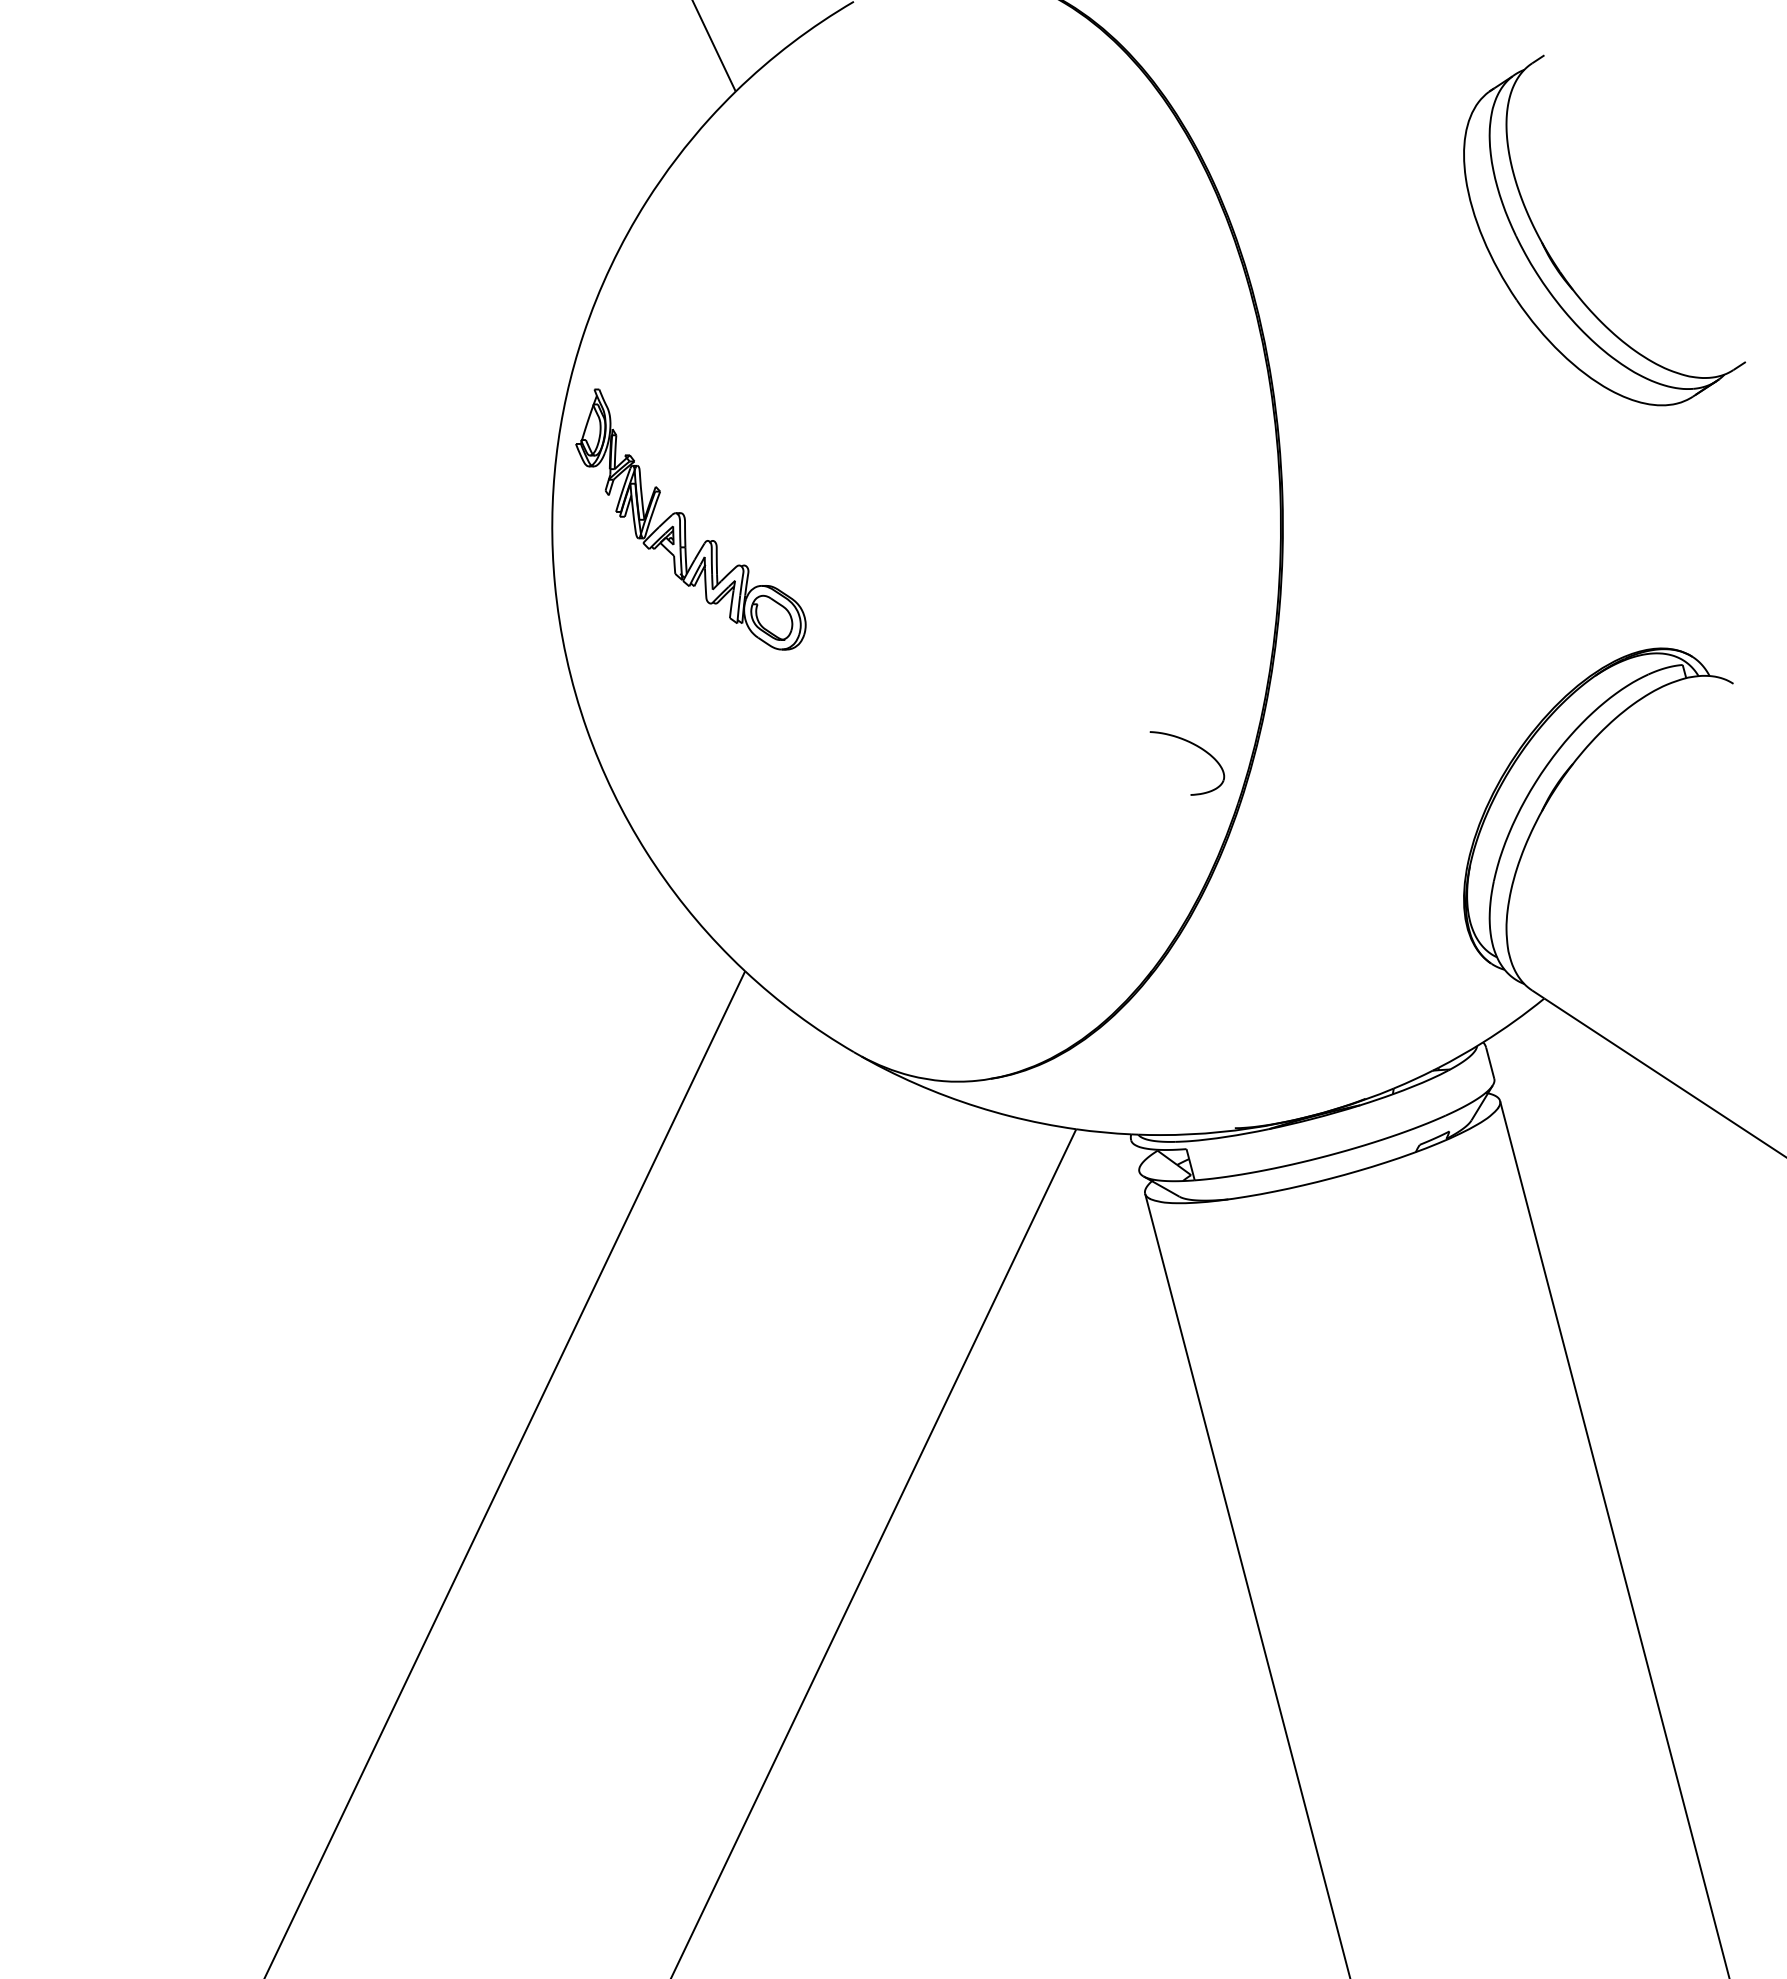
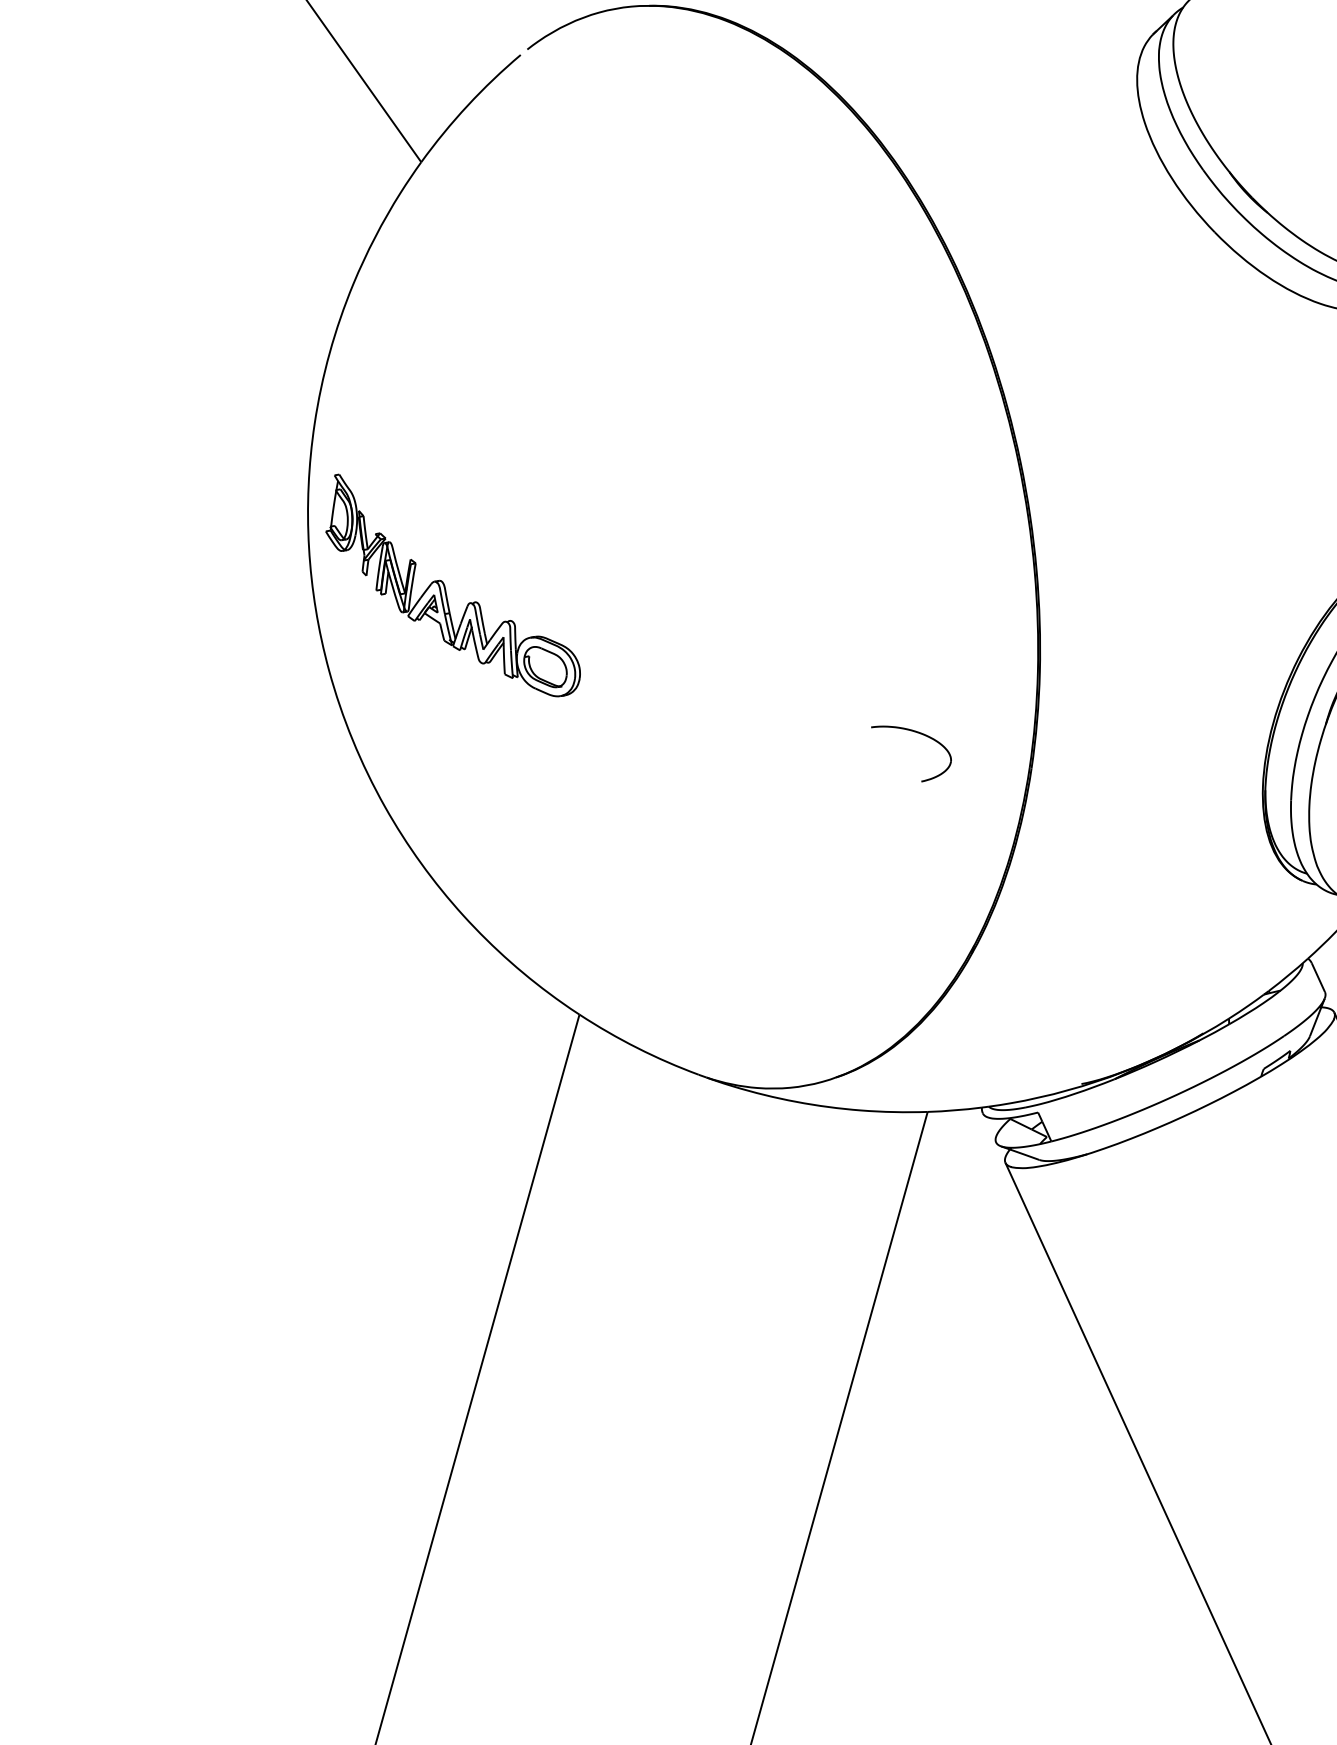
part: (1195, 746) -> (917, 733), moved

